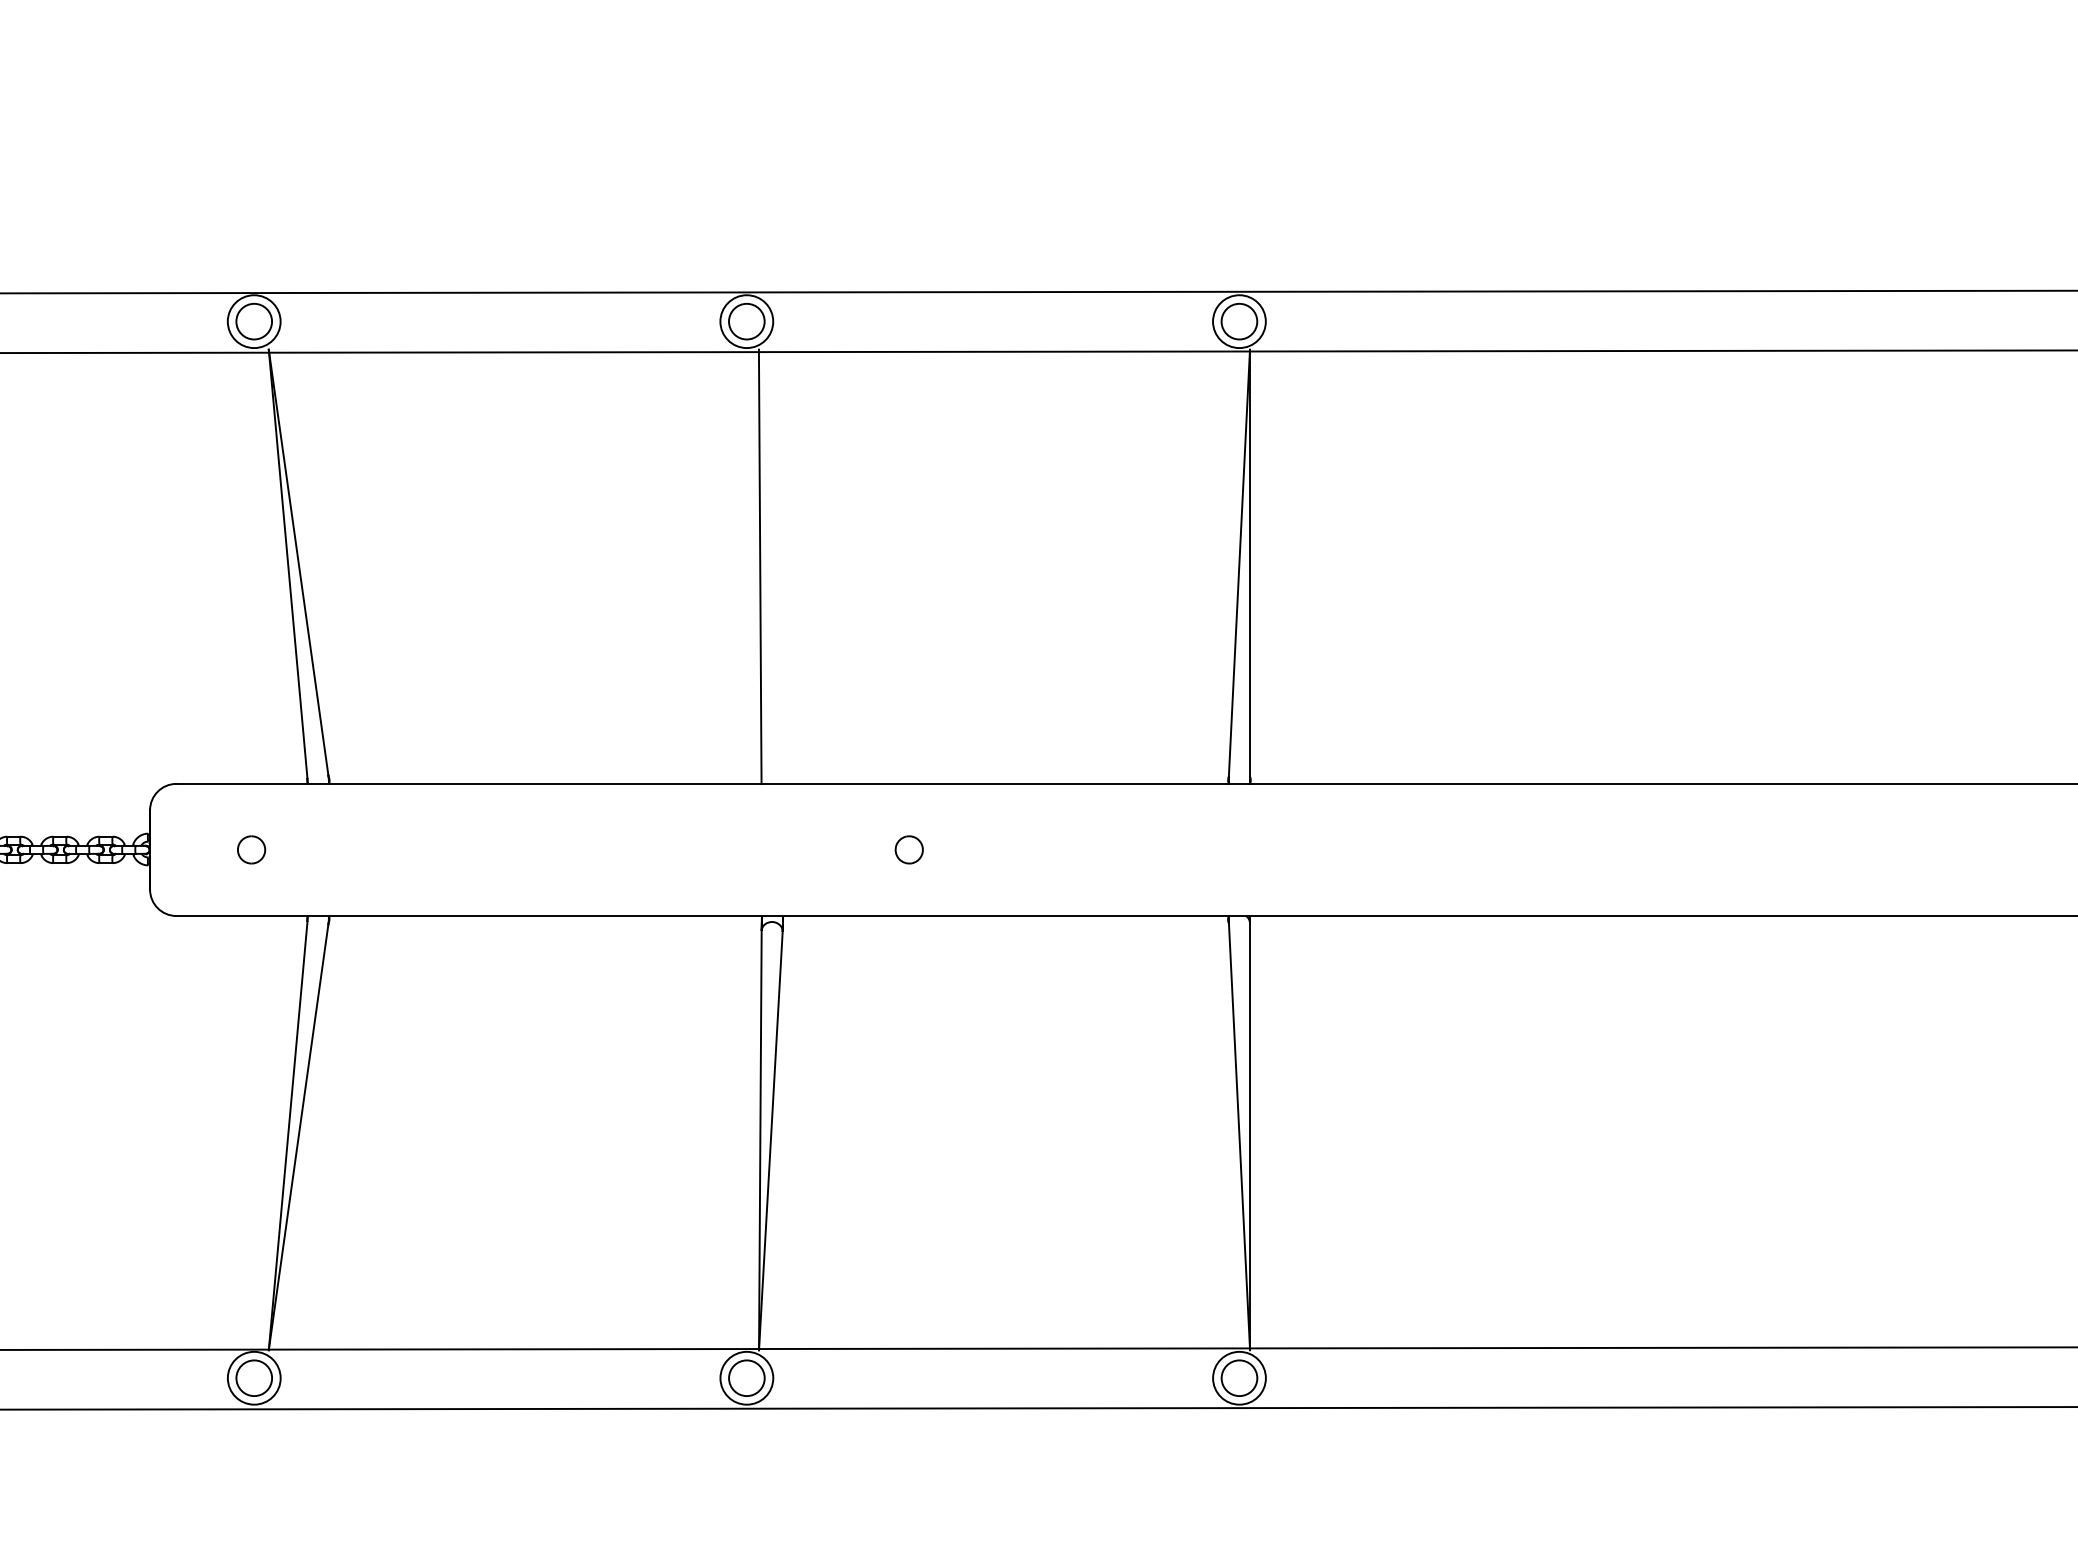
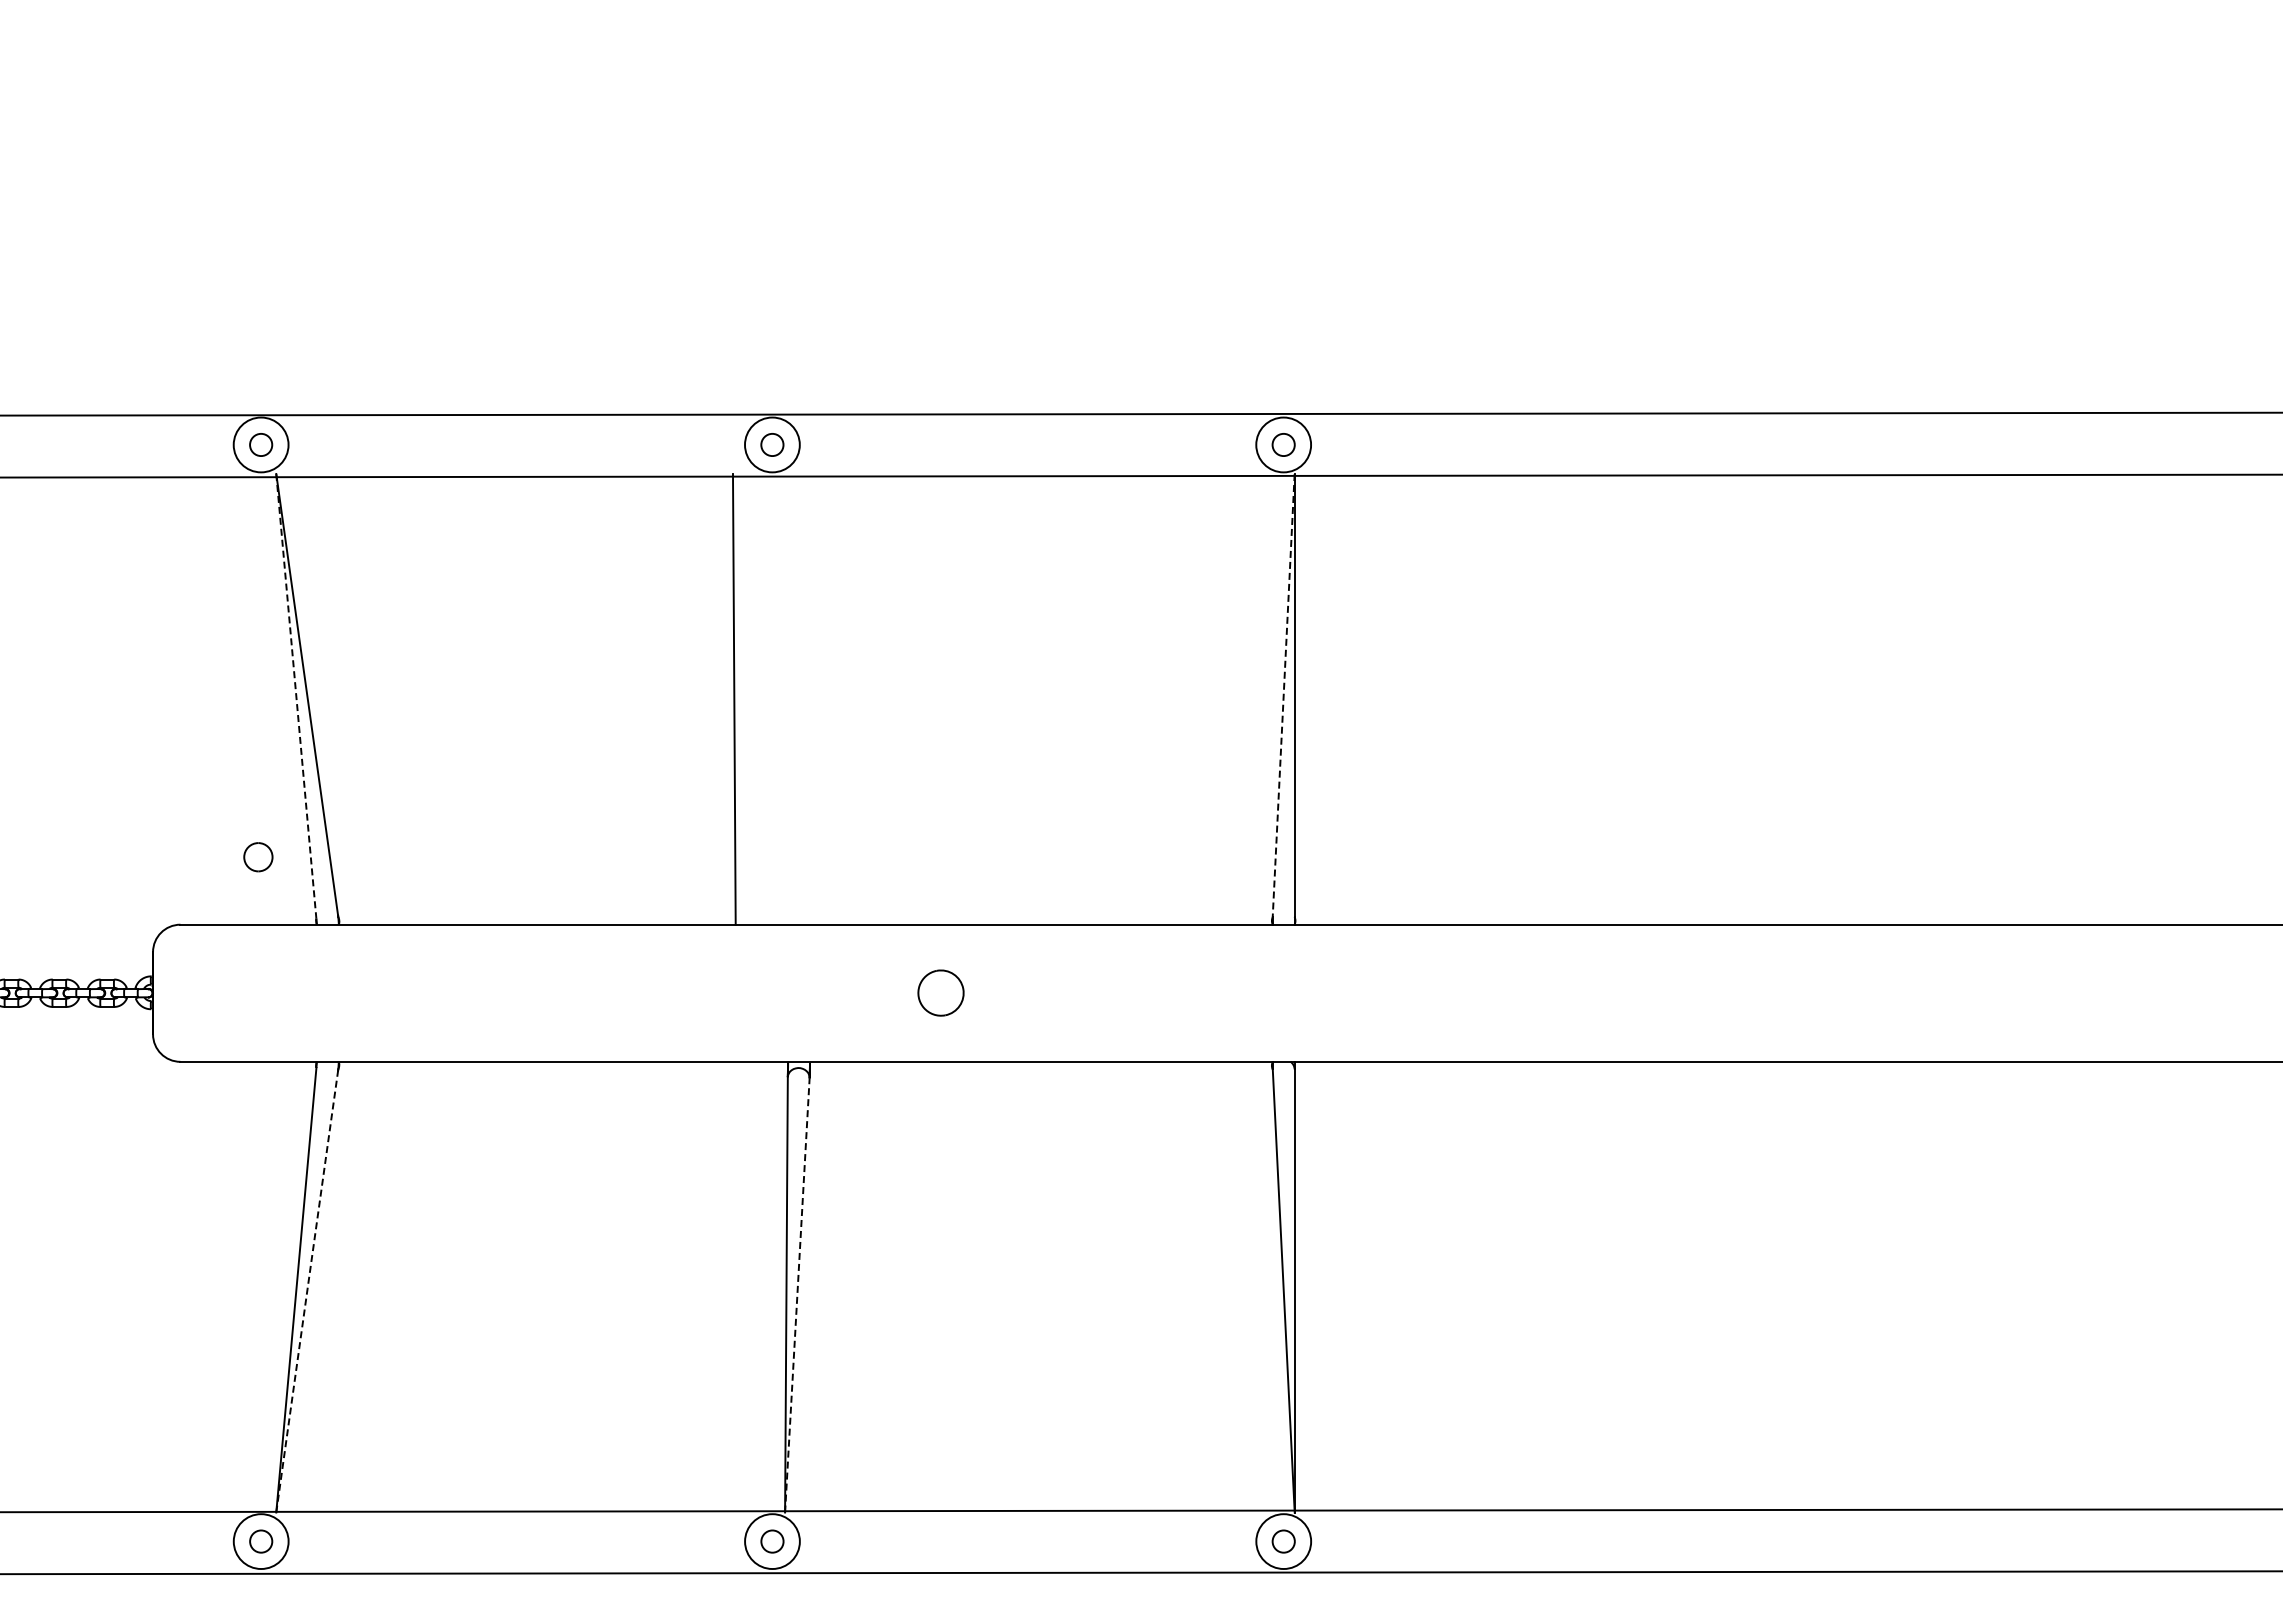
circle: (253, 321) -> (260, 444), size x0.6
circle: (745, 321) -> (771, 444), size x0.6
circle: (1239, 321) -> (1283, 444), size x0.6
line: (1239, 563) -> (1283, 695), solid -> dashed
line: (288, 564) -> (296, 696), solid -> dashed
line: (759, 566) -> (733, 699), moved
part: (251, 850) -> (258, 857), moved
part: (908, 850) -> (940, 993), size x1.6
line: (298, 1137) -> (307, 1291), solid -> dashed
line: (770, 1140) -> (797, 1294), solid -> dashed
circle: (253, 1378) -> (260, 1541), size x0.6
circle: (745, 1378) -> (771, 1541), size x0.6
circle: (1239, 1378) -> (1283, 1541), size x0.6

